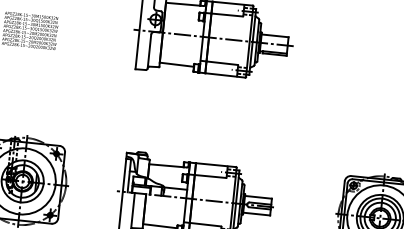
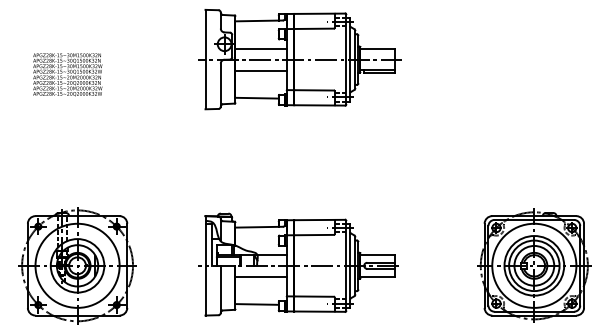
line: (183, 26) -> (260, 48), added
line: (181, 43) -> (260, 70), added
line: (165, 204) -> (260, 276), added

